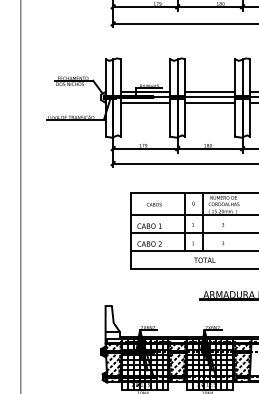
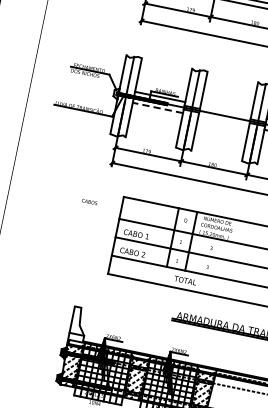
line: (210, 91) -> (226, 110), removed
line: (145, 102) -> (158, 107), solid -> dashed
line: (210, 102) -> (224, 121), removed
text: (153, 204) -> (88, 201), moved

